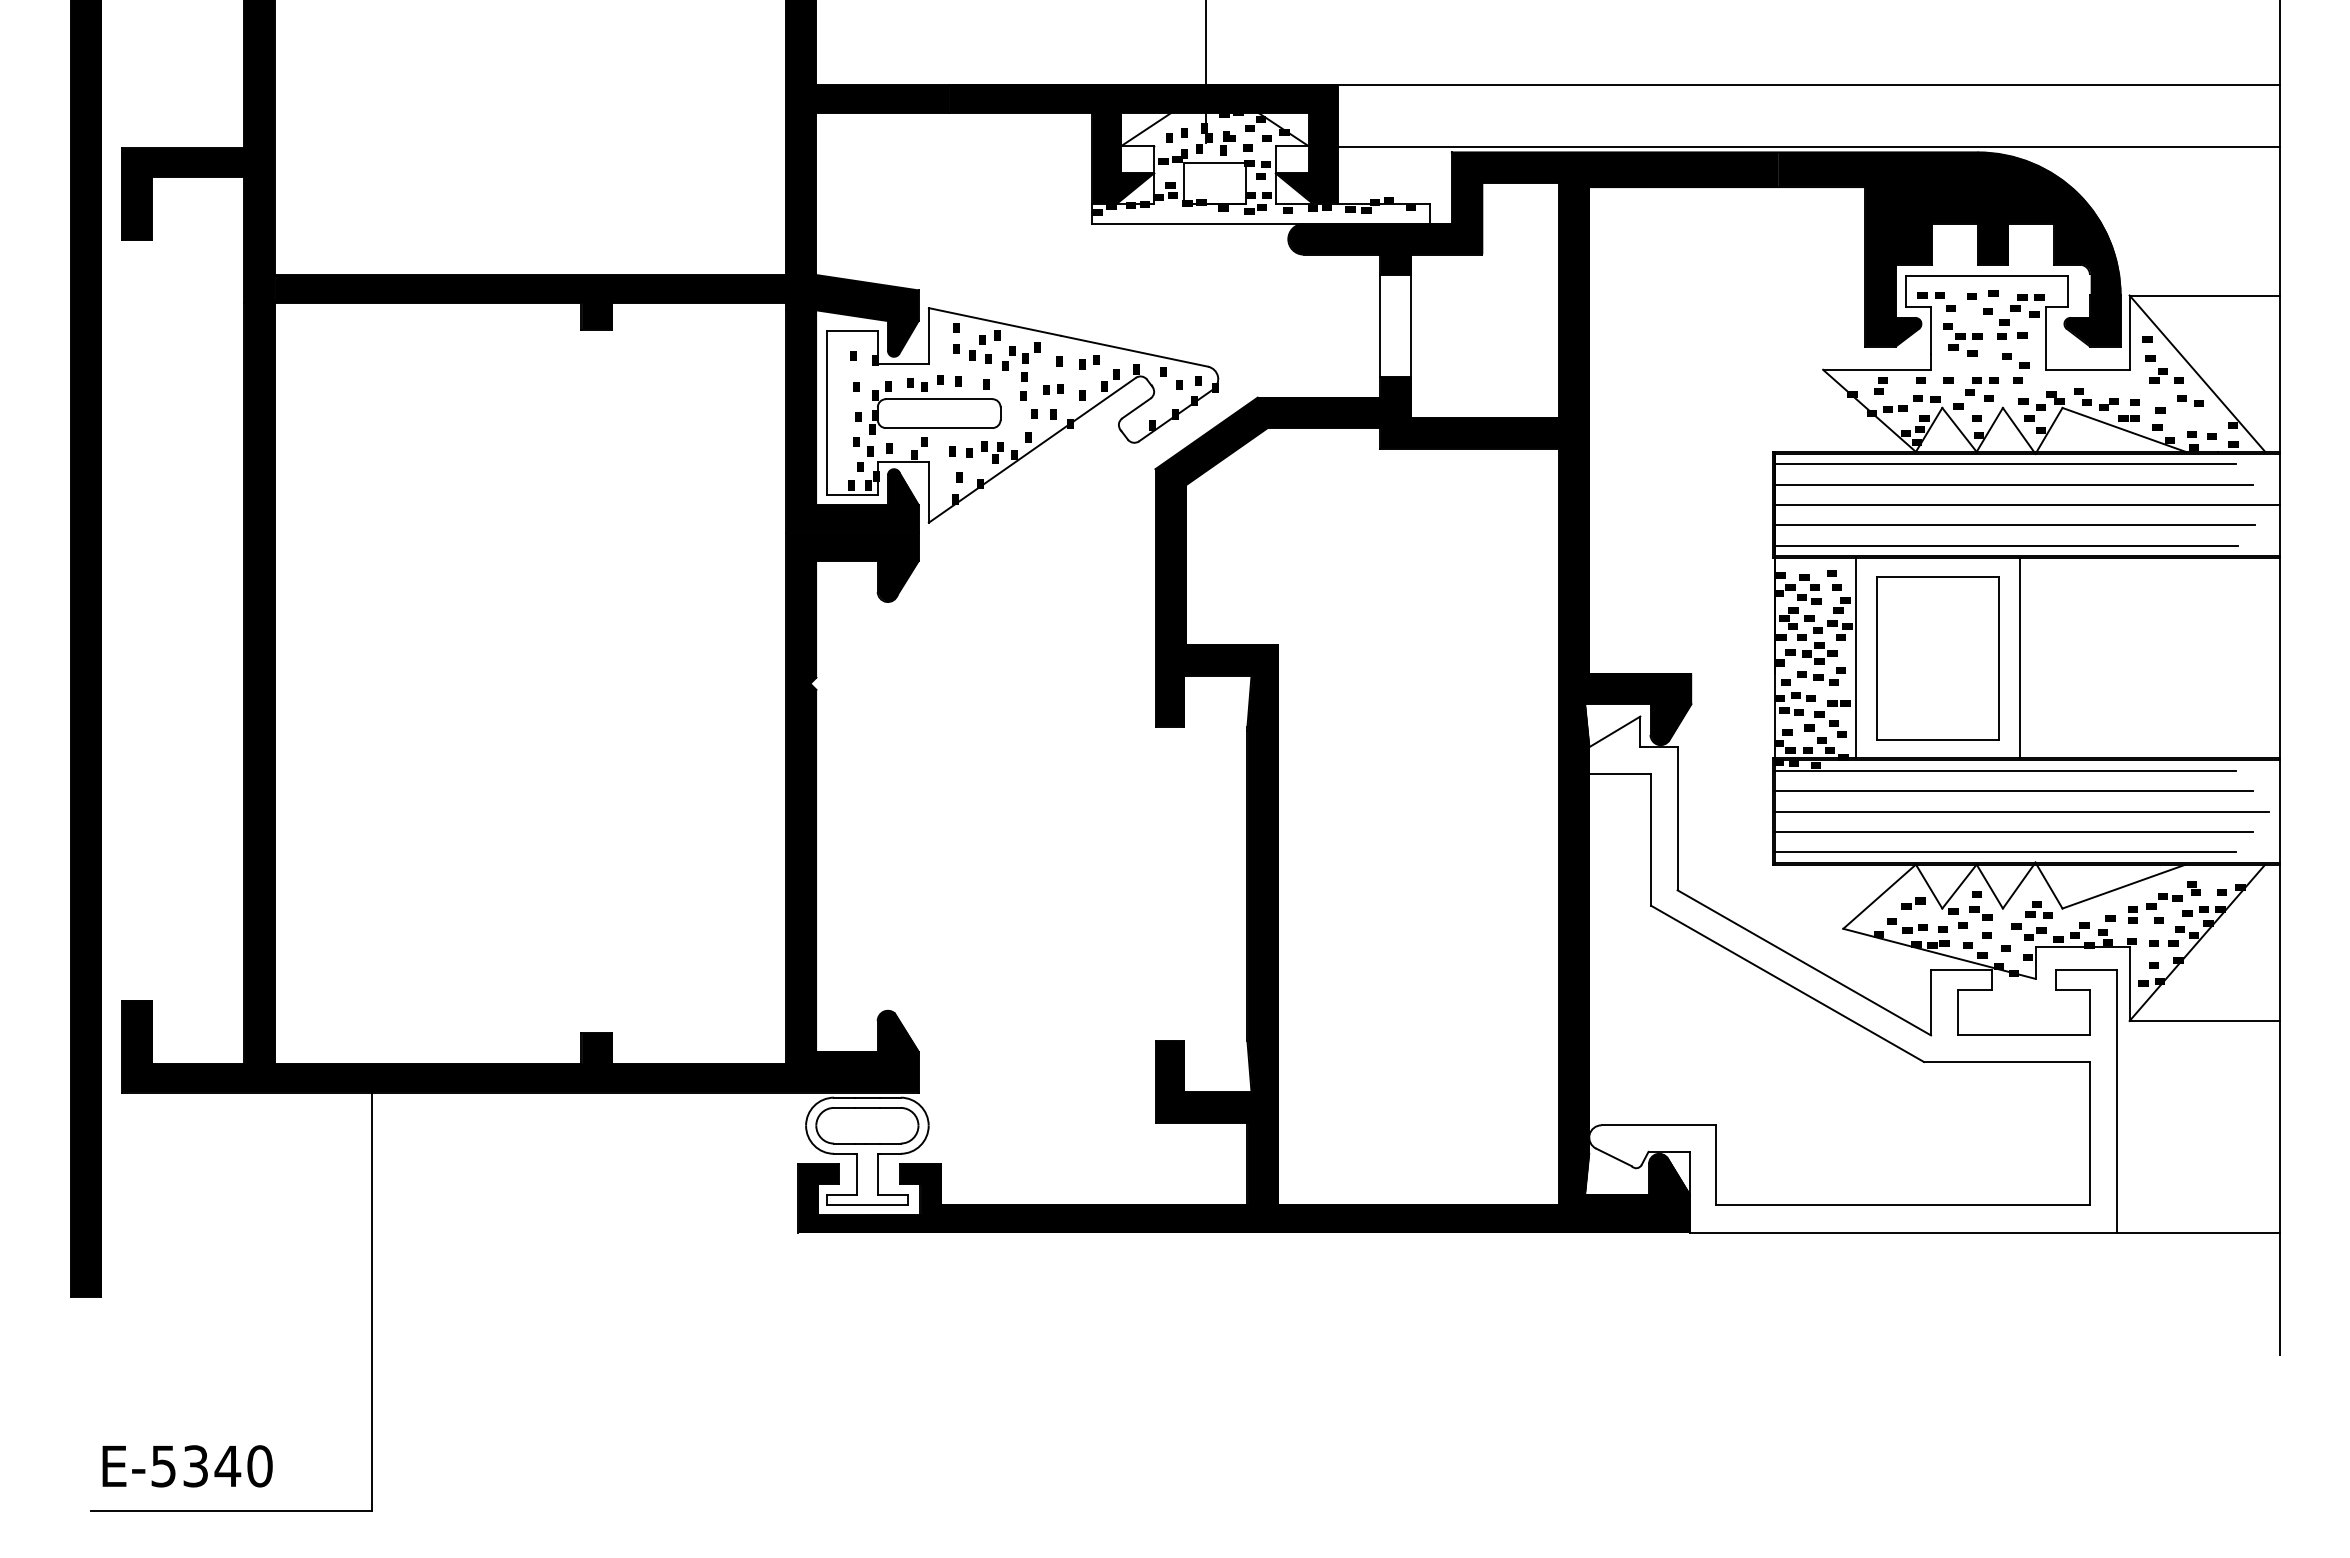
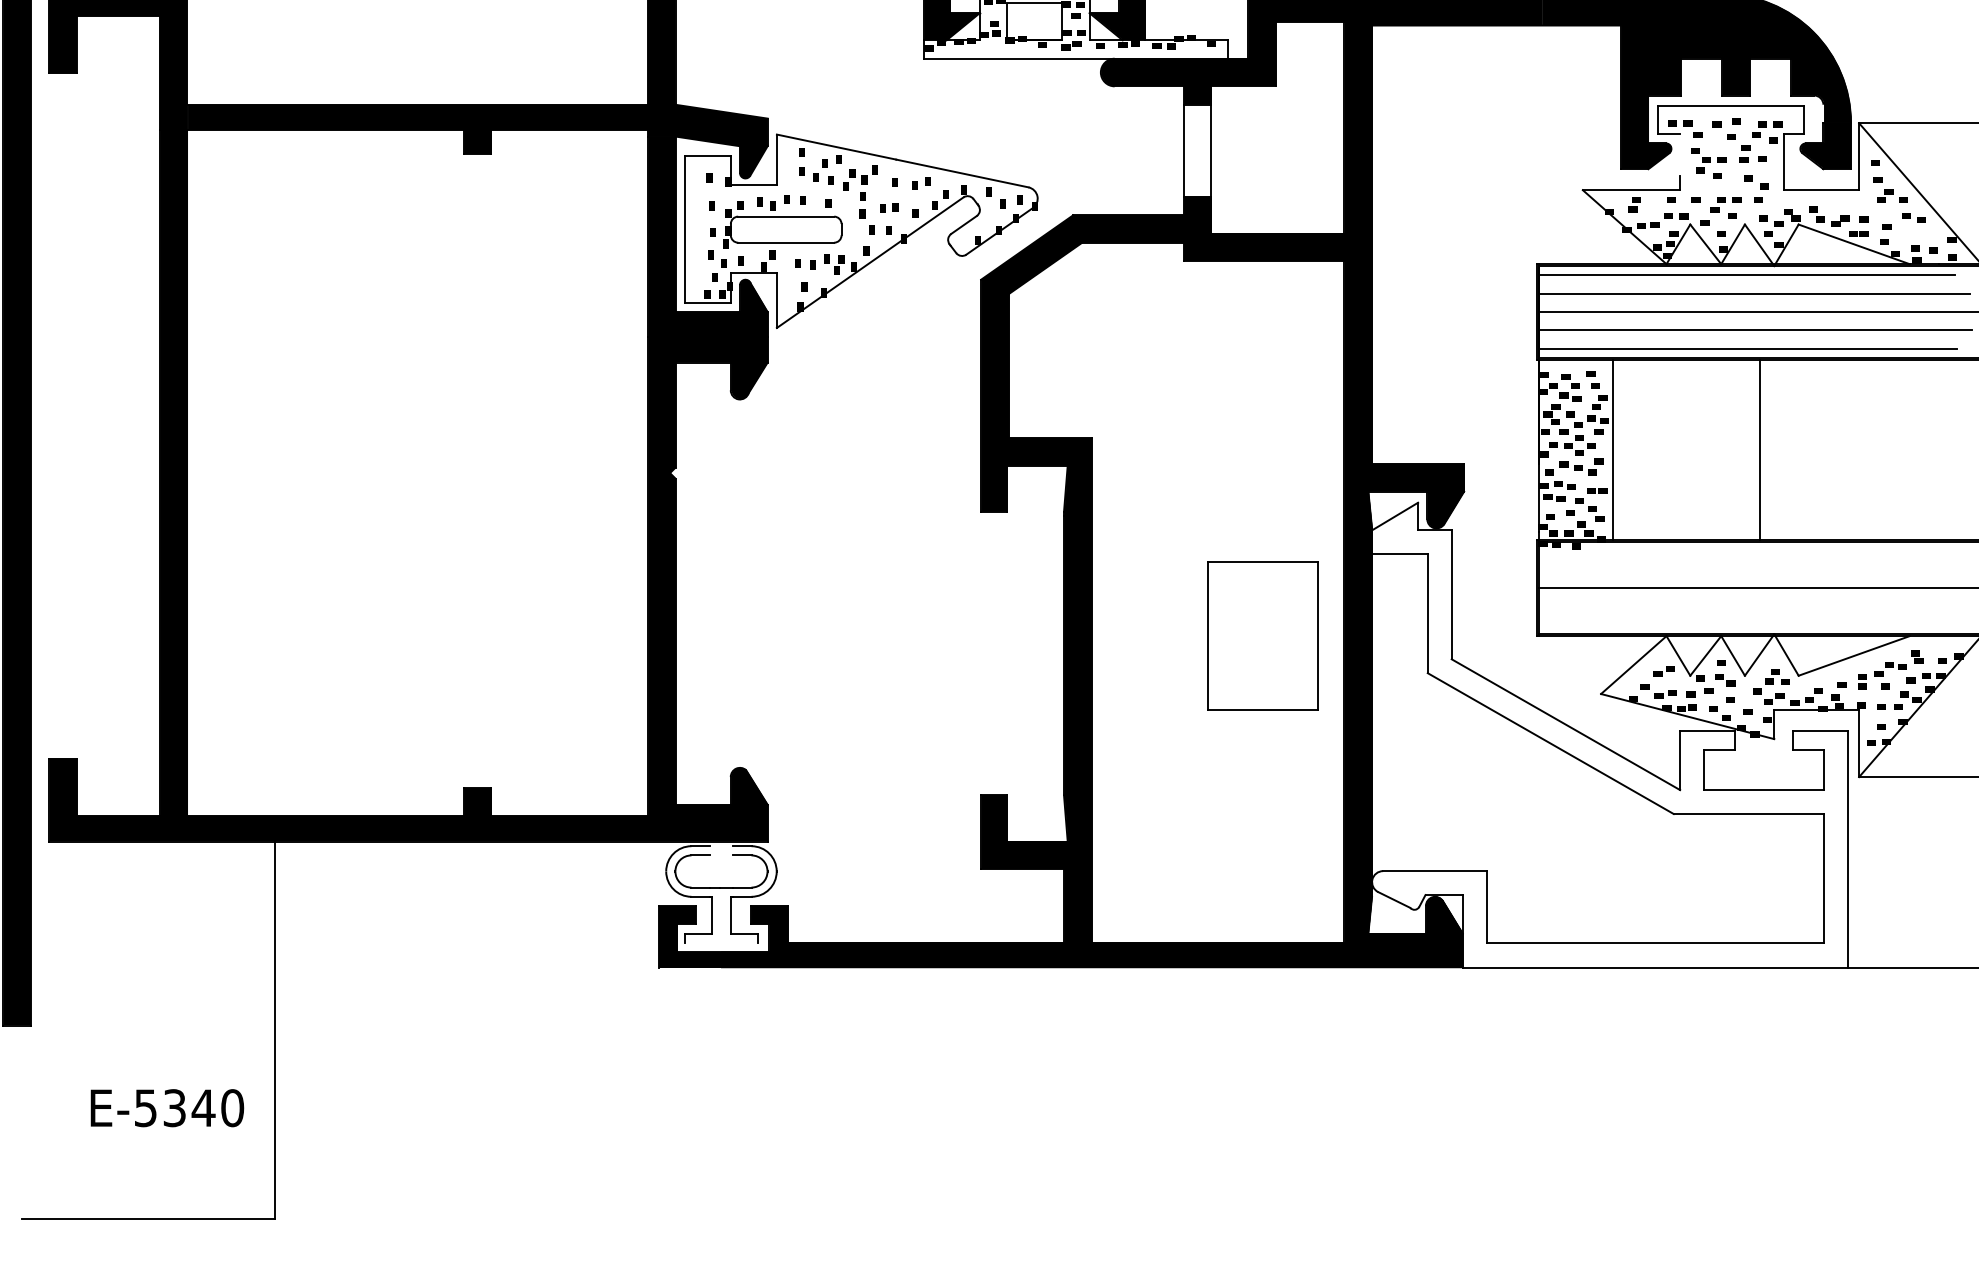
line: (1930, 330) -> (1679, 154), removed
part: (1937, 658) -> (1262, 636), moved
line: (2005, 770) -> (1747, 551), removed
line: (2013, 791) -> (1754, 570), removed
line: (2013, 832) -> (1754, 607), removed
line: (2005, 852) -> (1747, 625), removed
line: (867, 1097) -> (721, 846), removed
line: (867, 1107) -> (721, 855), removed
line: (867, 1204) -> (721, 942), removed
text: (187, 1466) -> (167, 1108), moved

